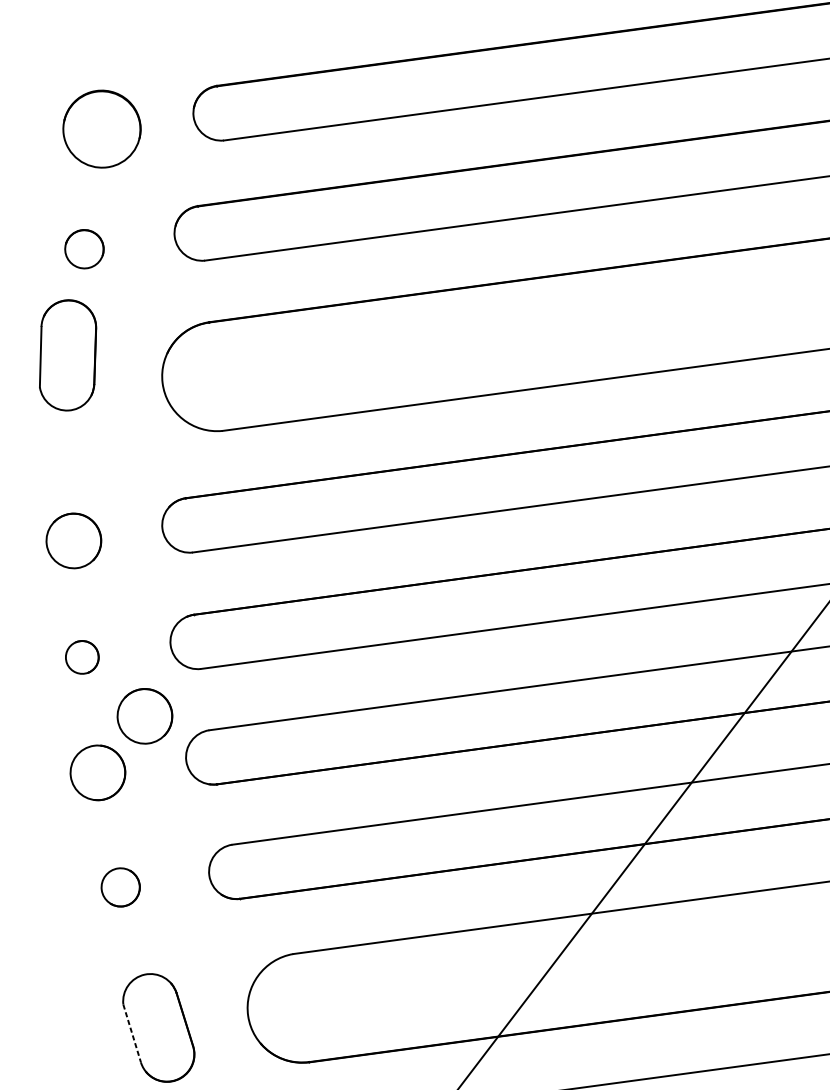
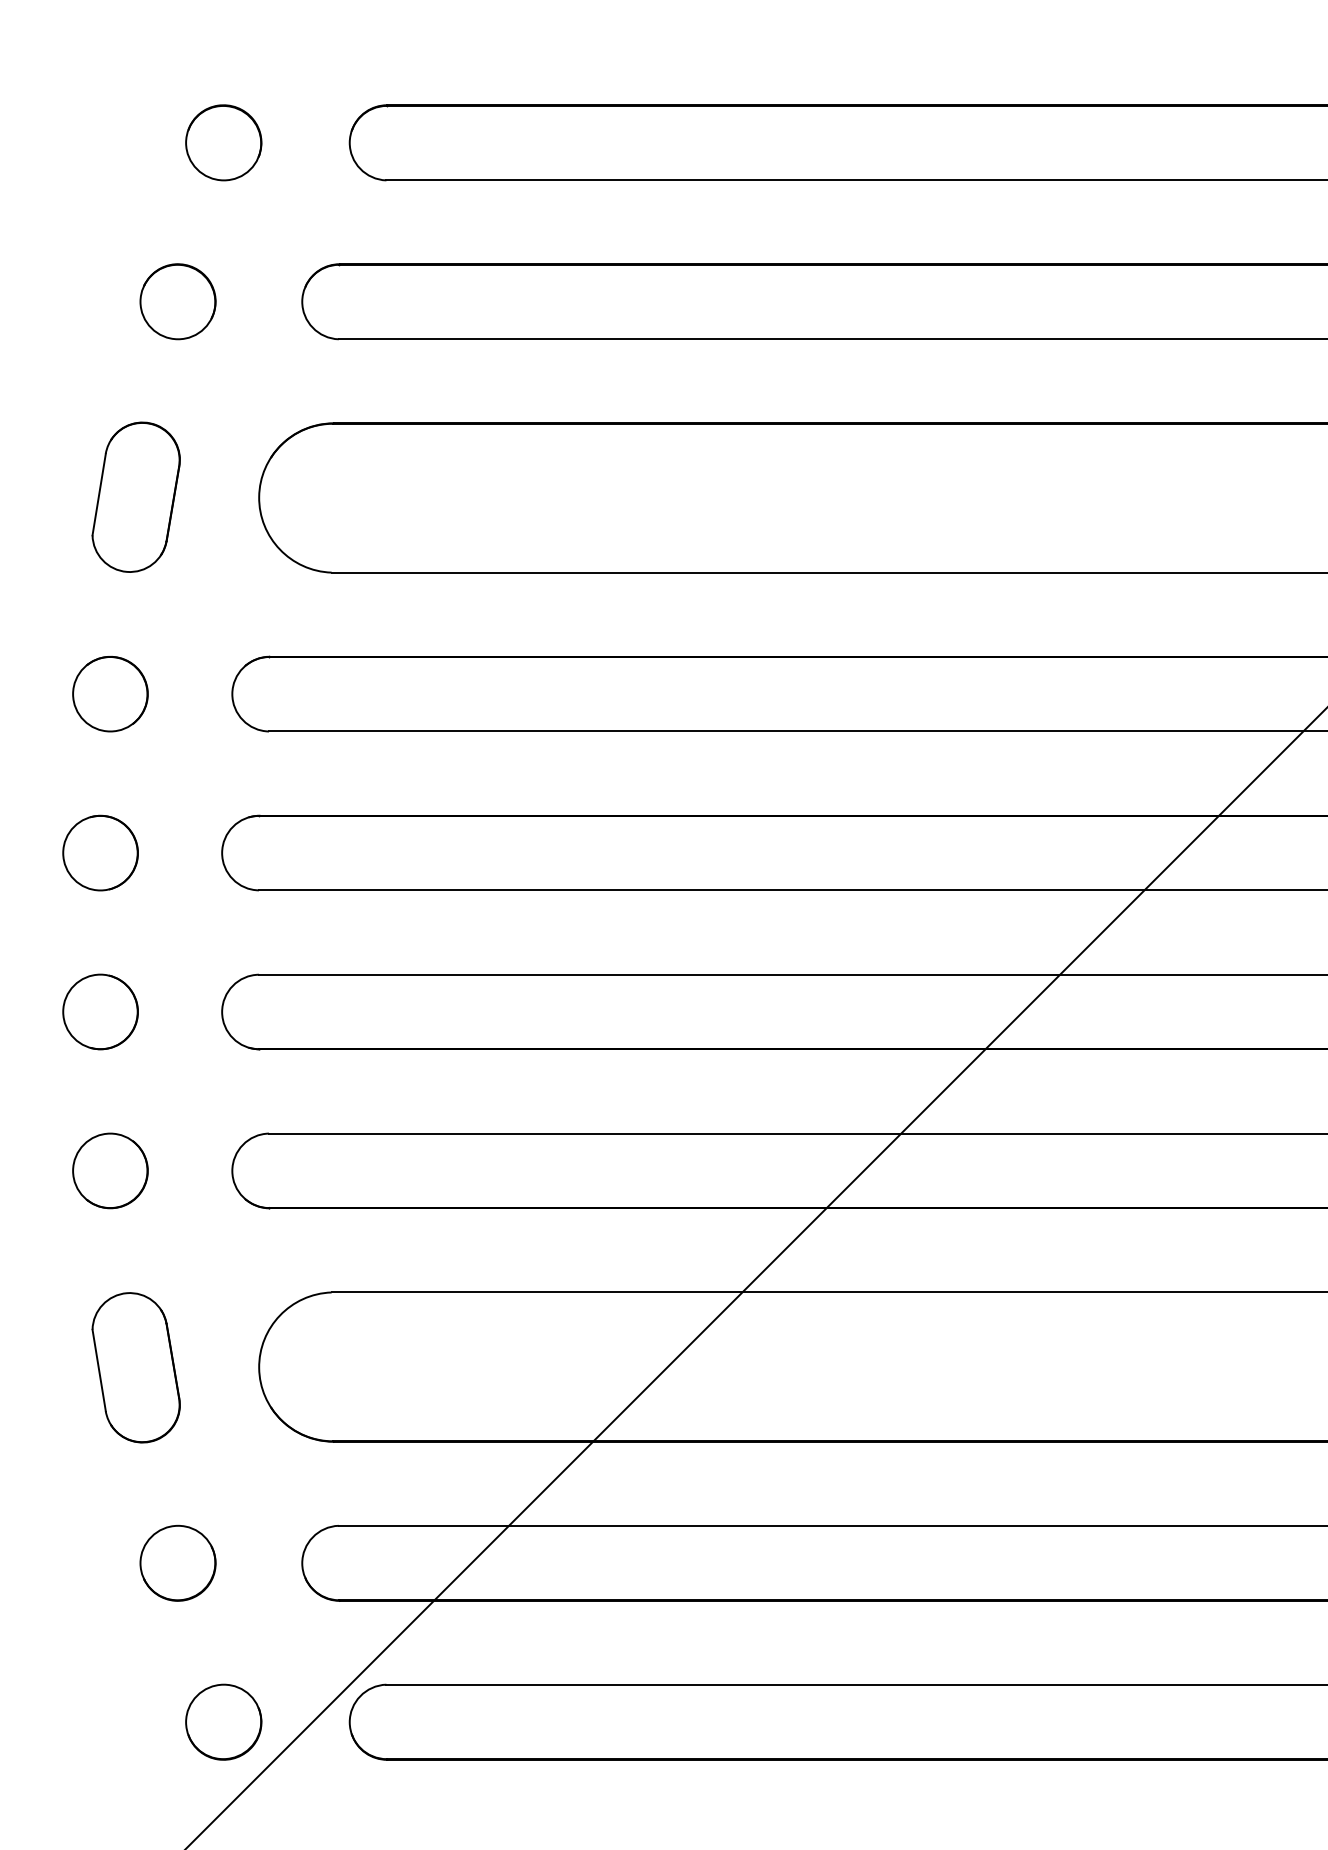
part: (101, 128) -> (223, 142), size x0.71
part: (84, 249) -> (177, 301), size x1.43
part: (67, 354) -> (135, 496), moved
part: (82, 657) -> (100, 852), size x1.67
part: (145, 716) -> (174, 944), removed
part: (120, 887) -> (110, 1170), size x1.43
line: (132, 1033) -> (99, 1370), dashed -> solid

